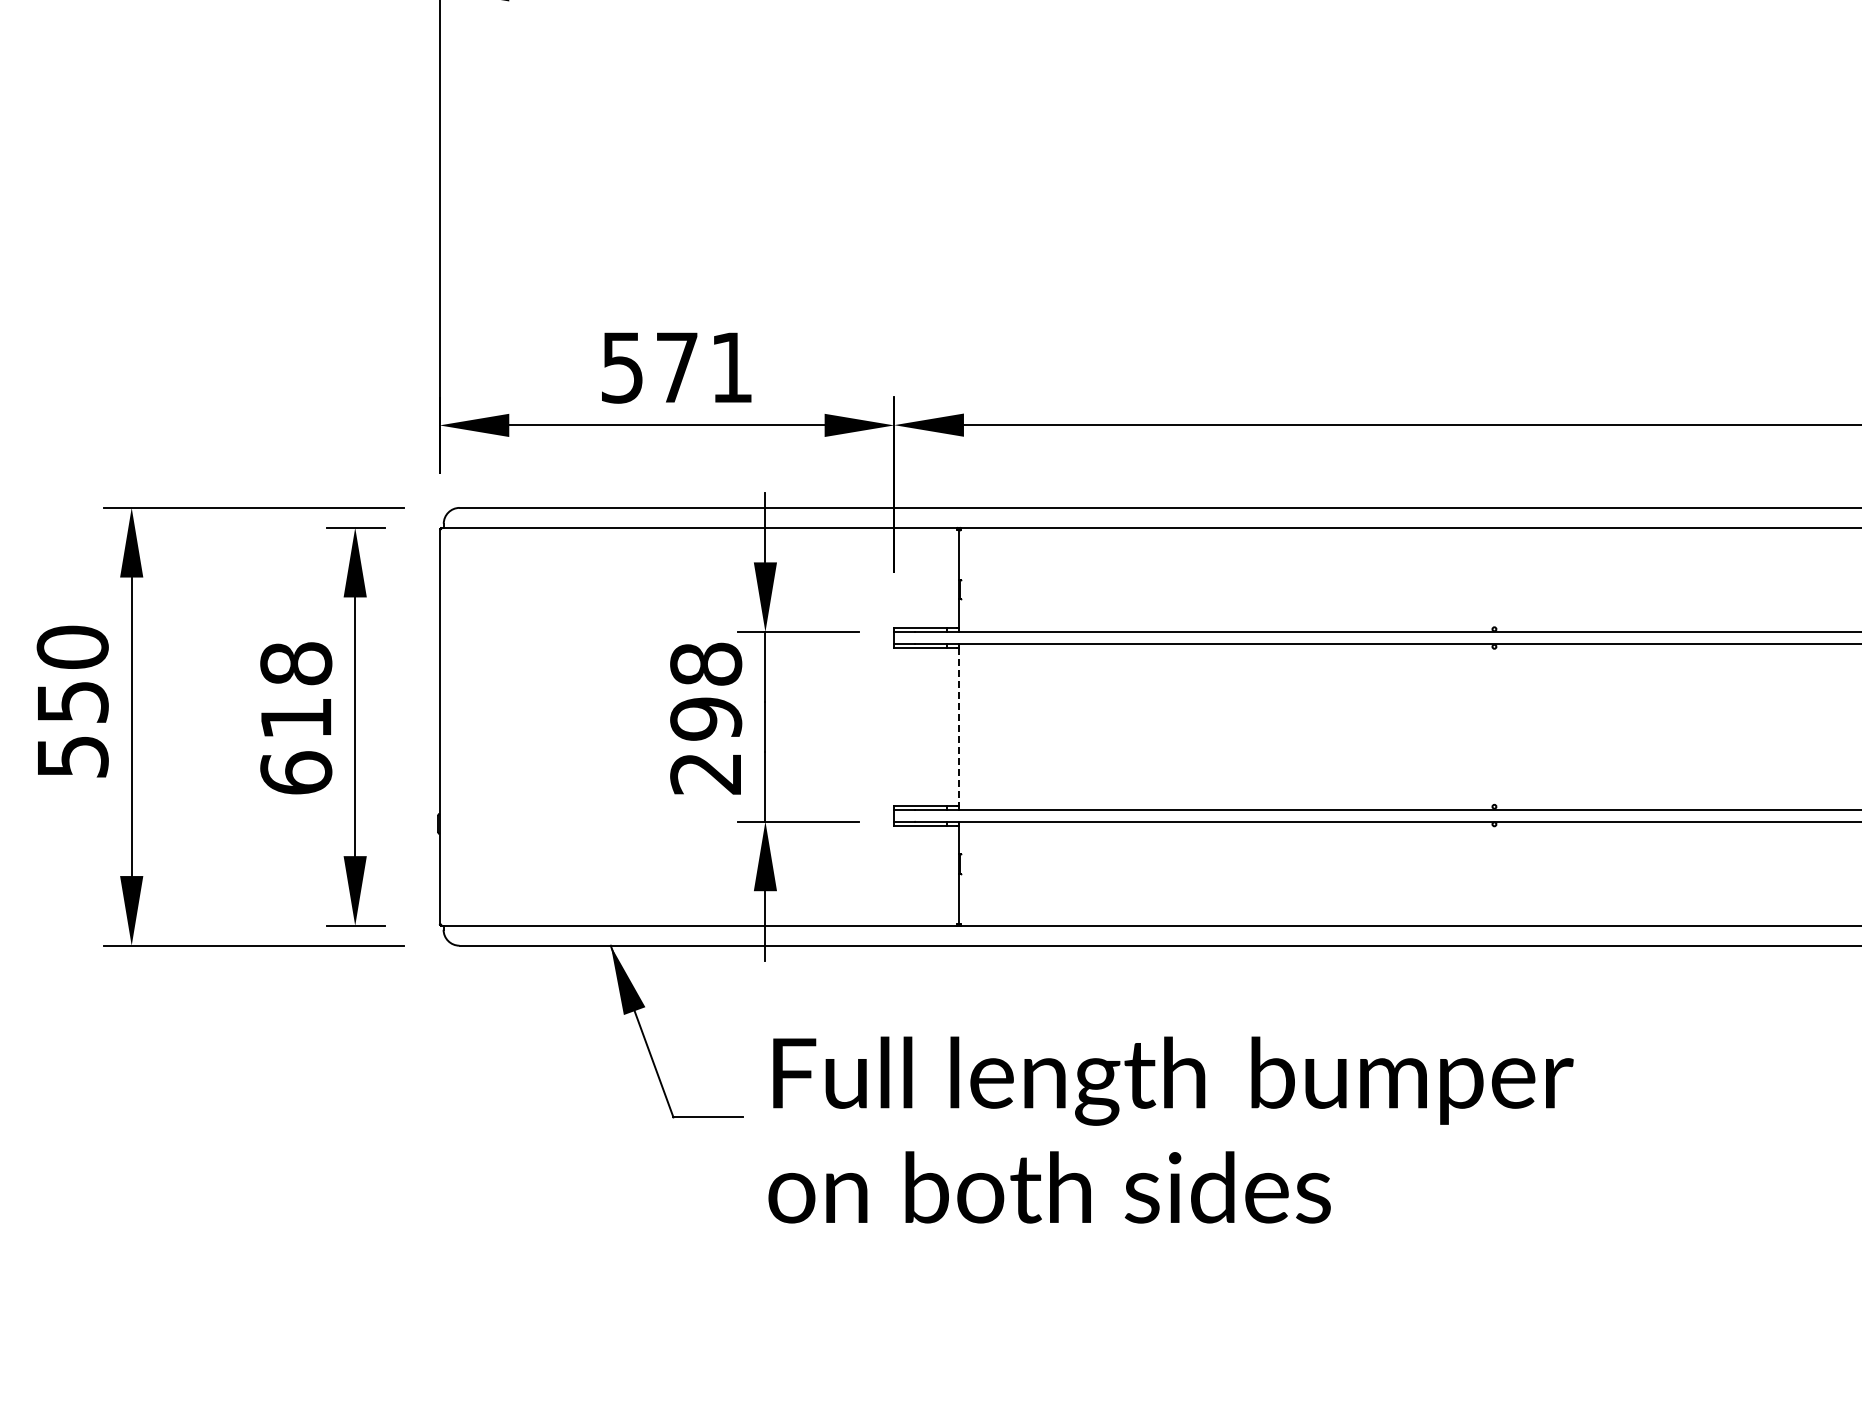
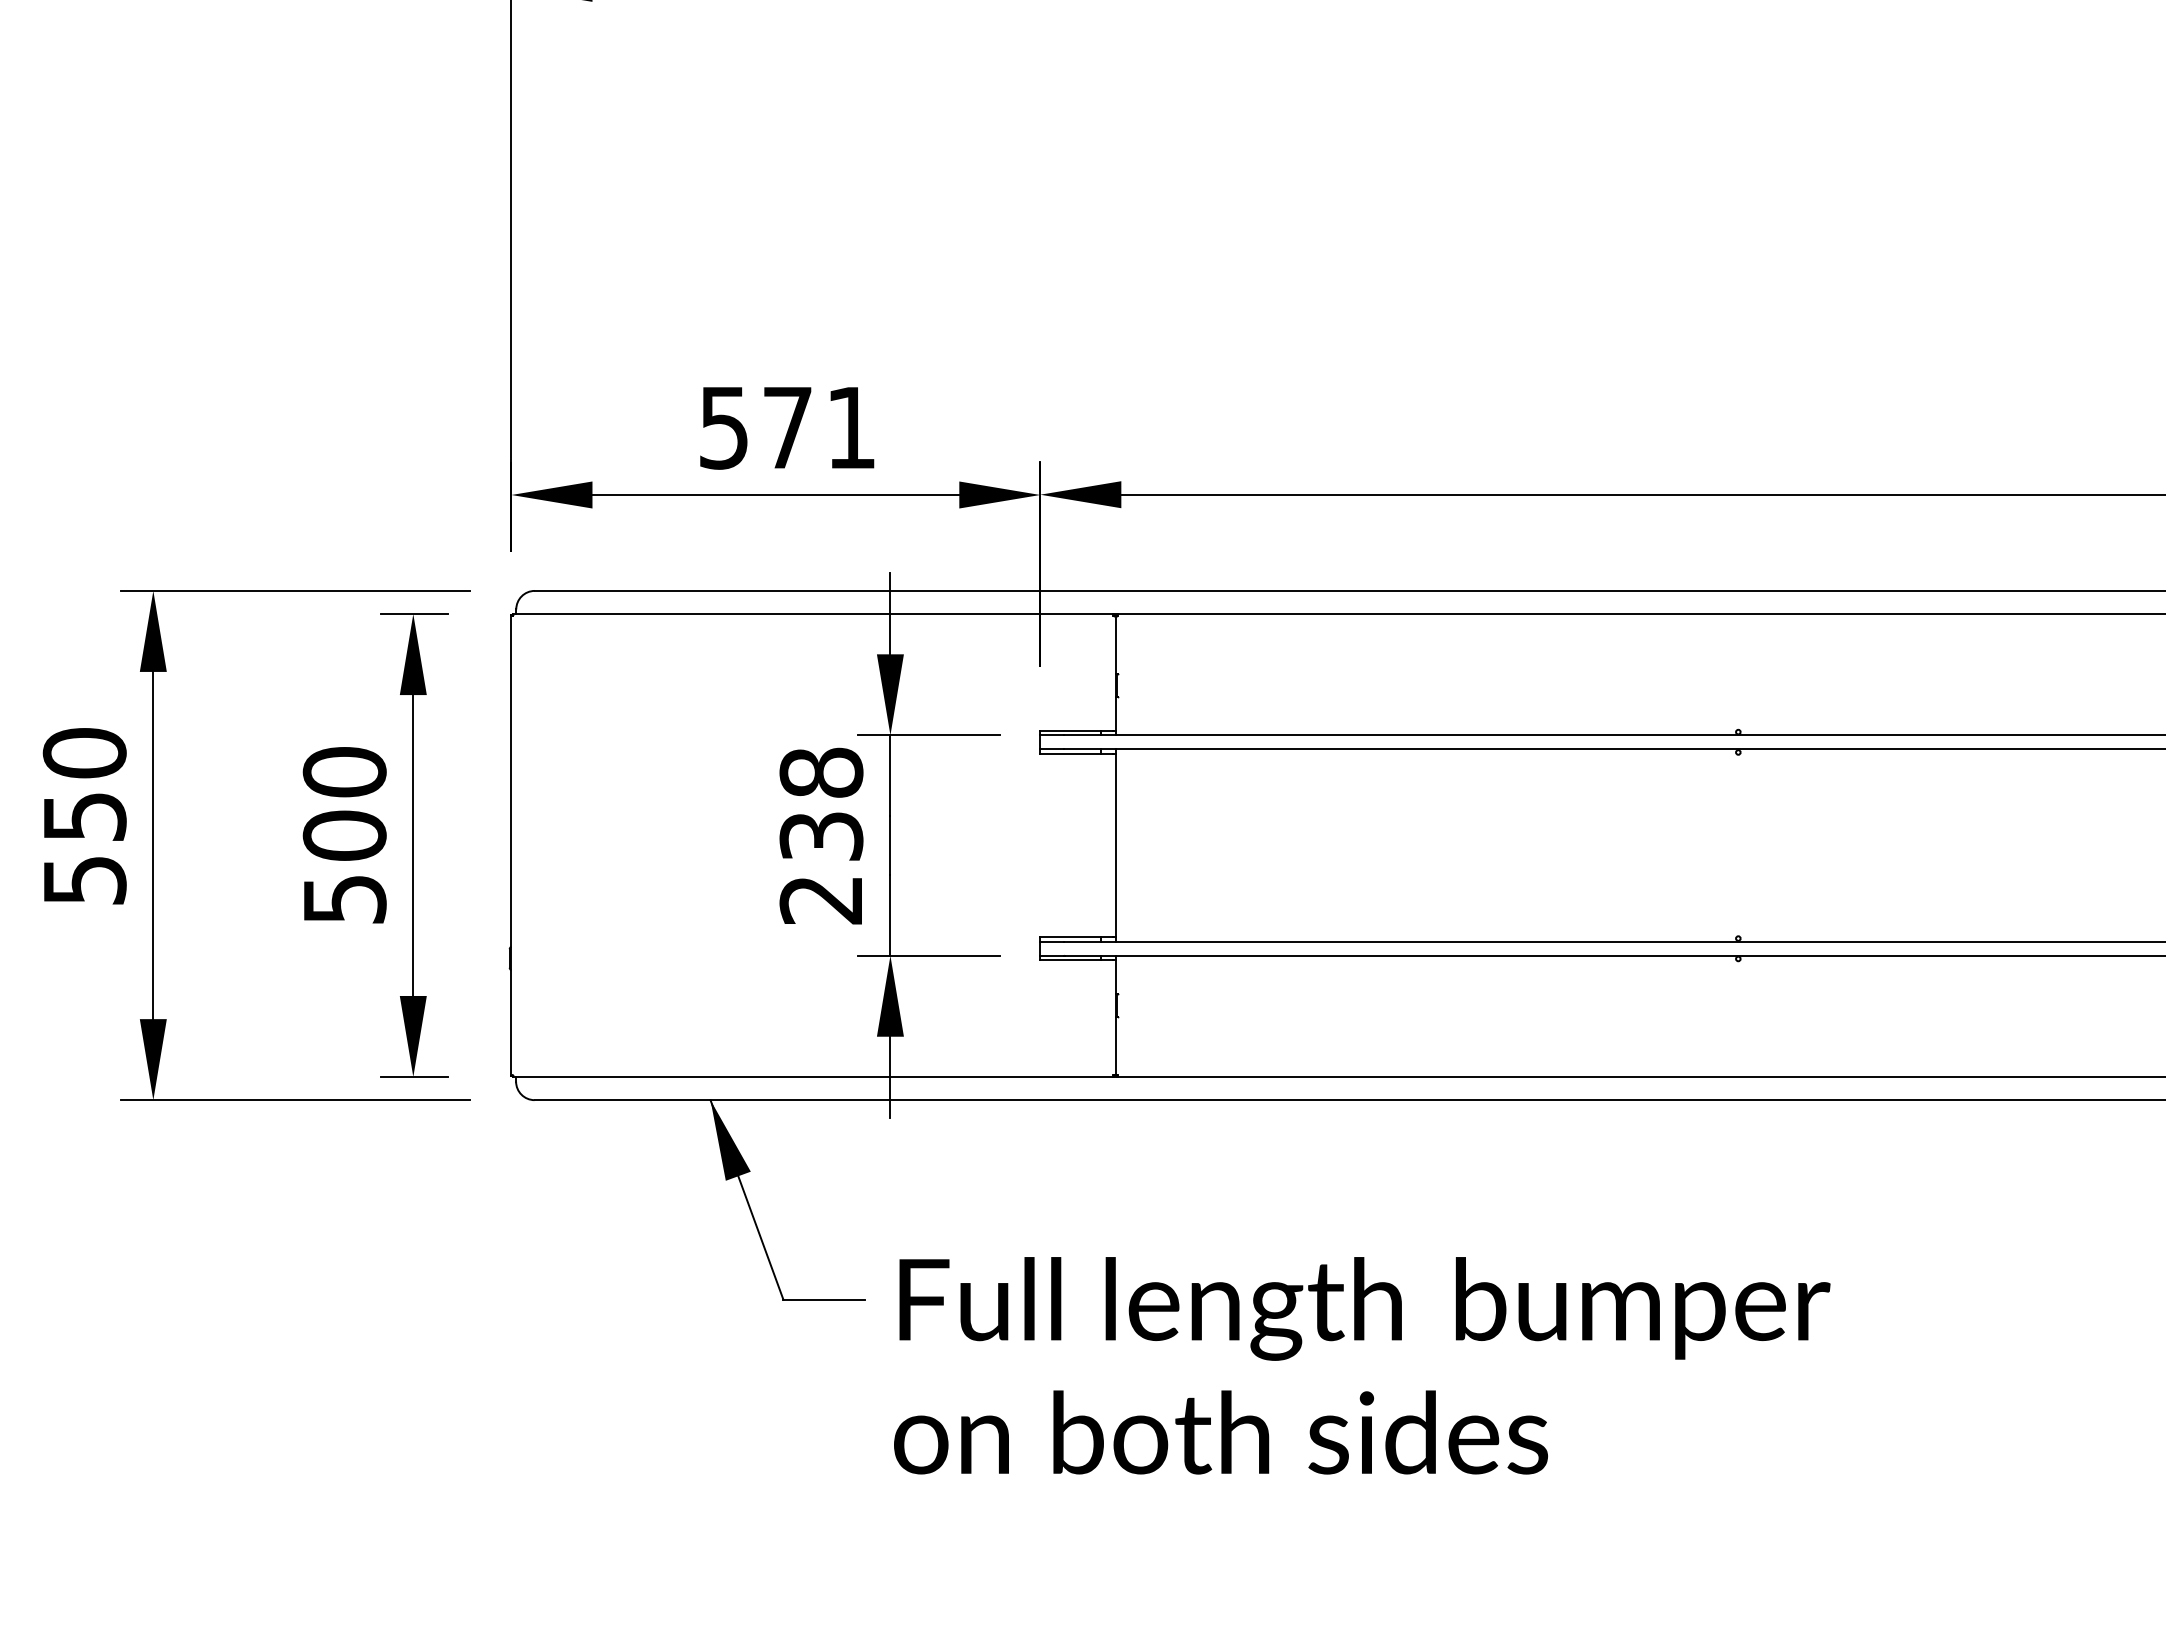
text: (296, 718) -> (345, 835), 618 -> 500
text: (706, 718) -> (821, 835), 298 -> 238
line: (958, 726) -> (1114, 845), dashed -> solid
text: (1170, 1129) -> (1361, 1365), moved

